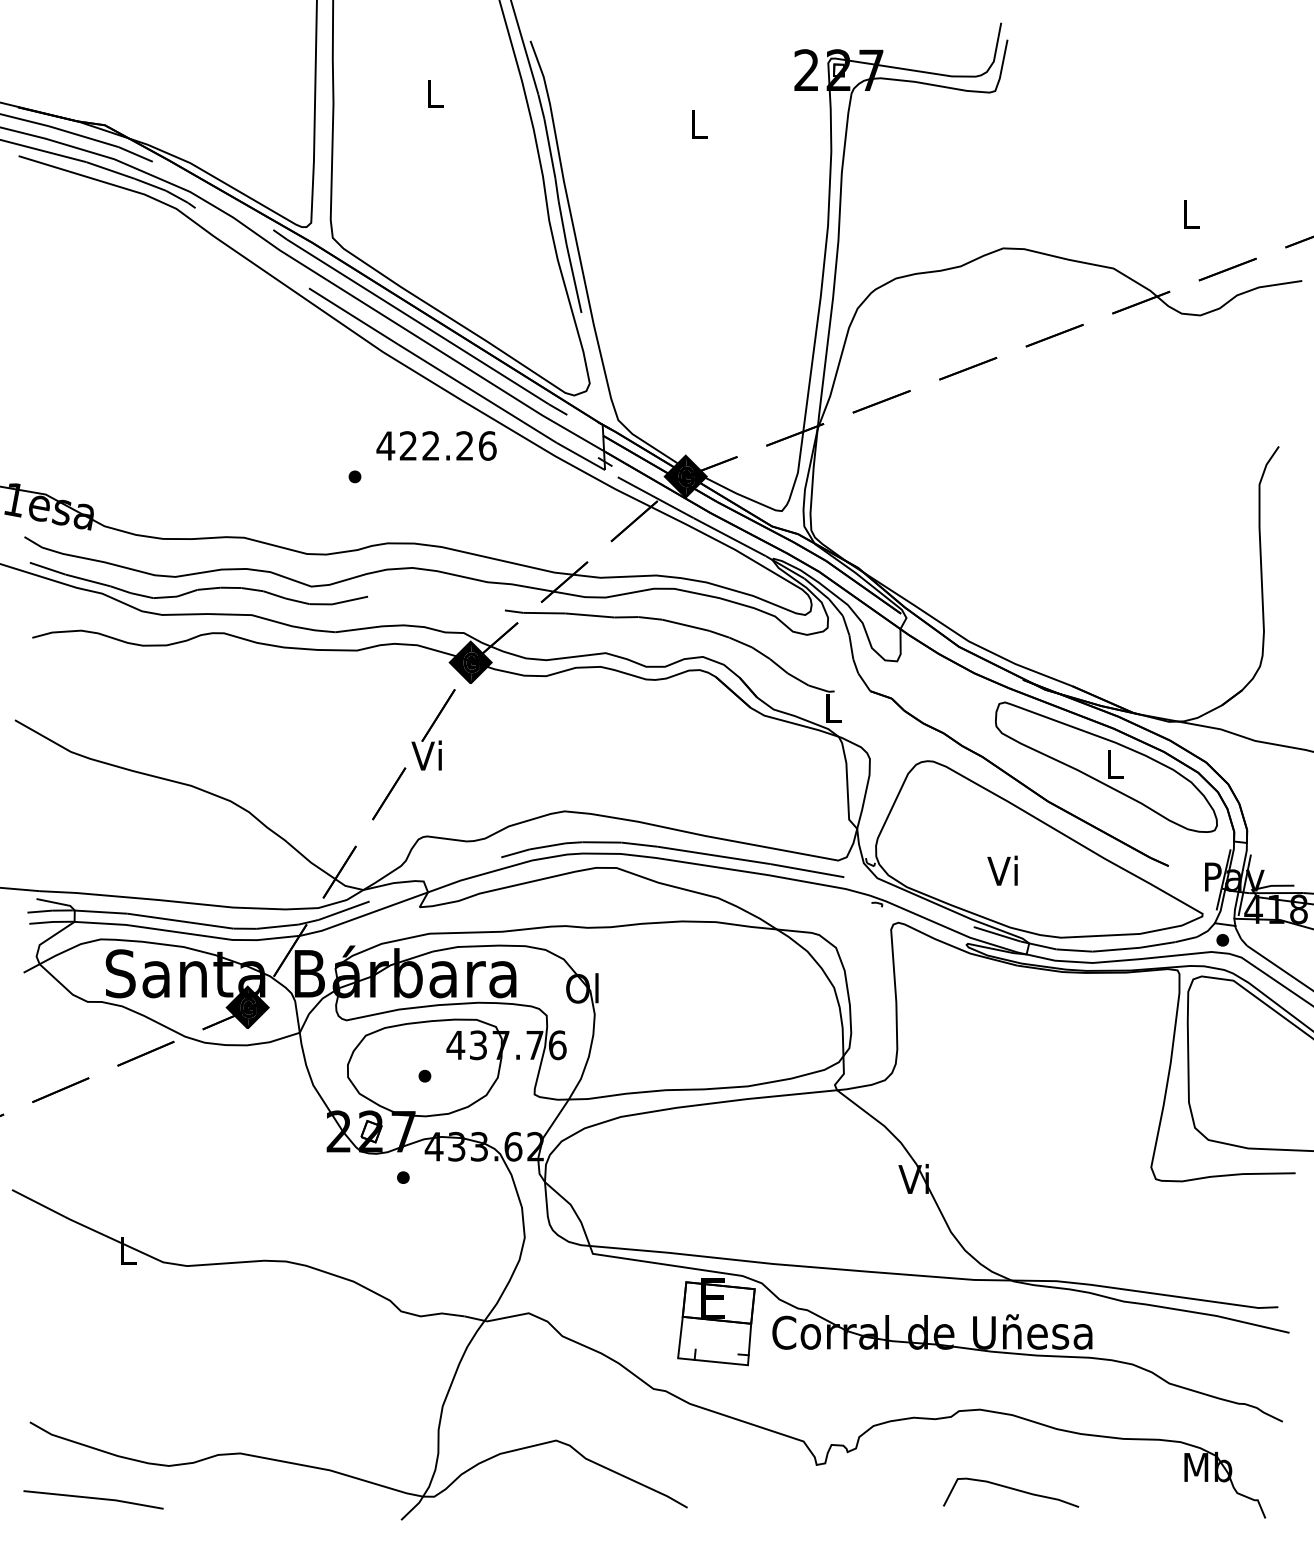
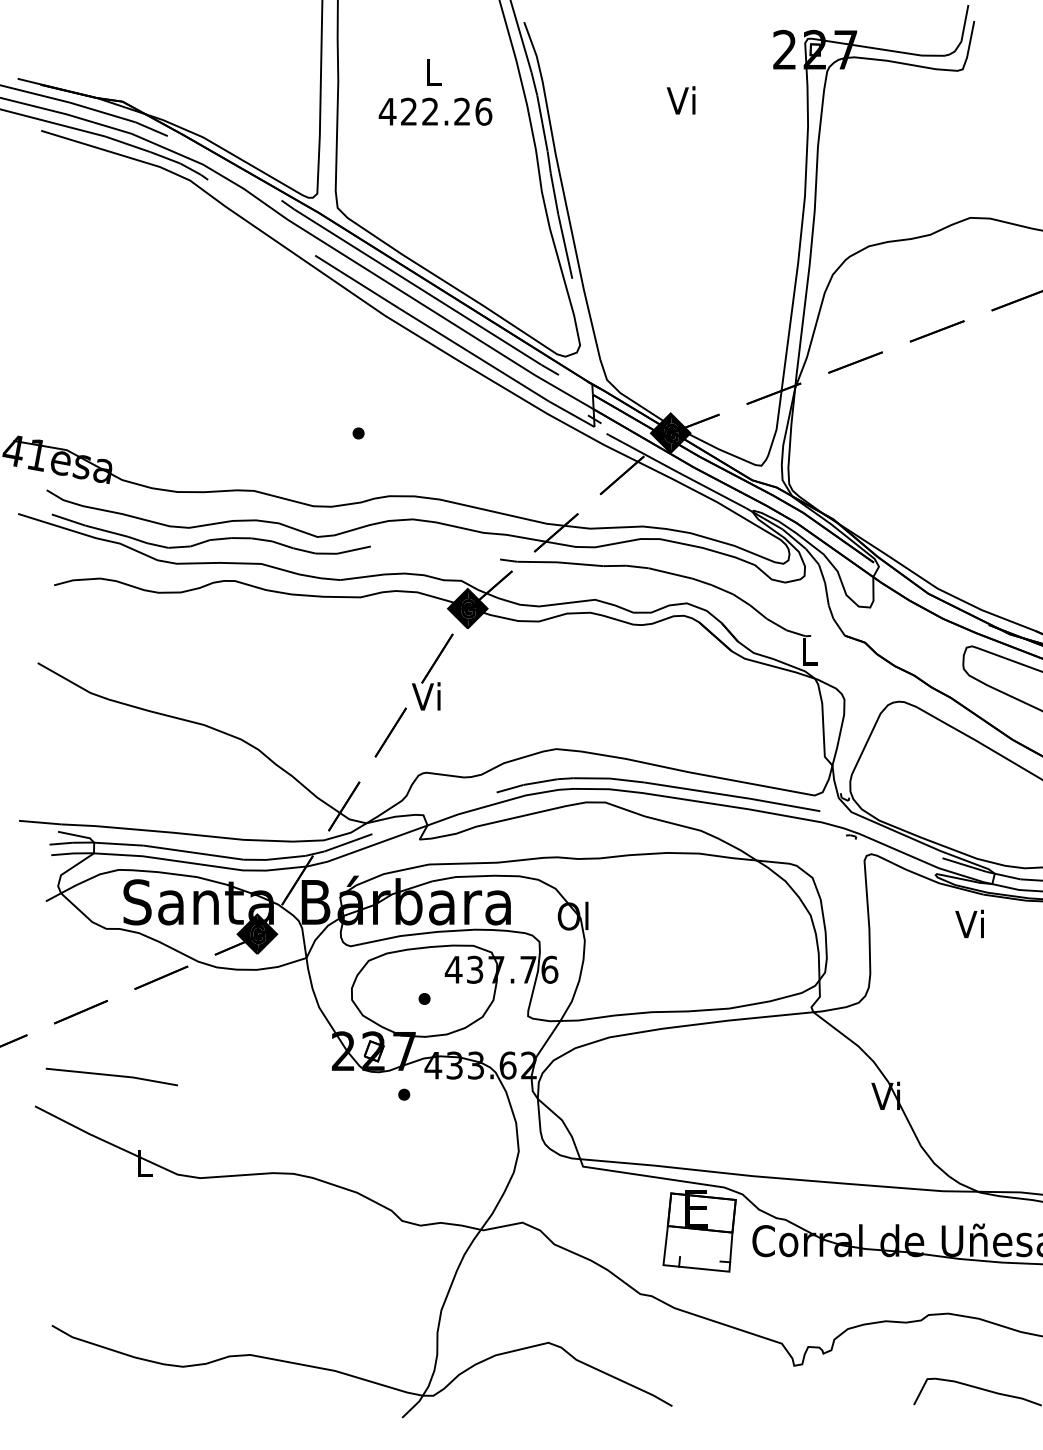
text: (696, 123) -> (680, 100), L -> Vi
text: (436, 445) -> (435, 111), moved
text: (1002, 870) -> (969, 923), moved
line: (93, 1498) -> (111, 1075), moved

